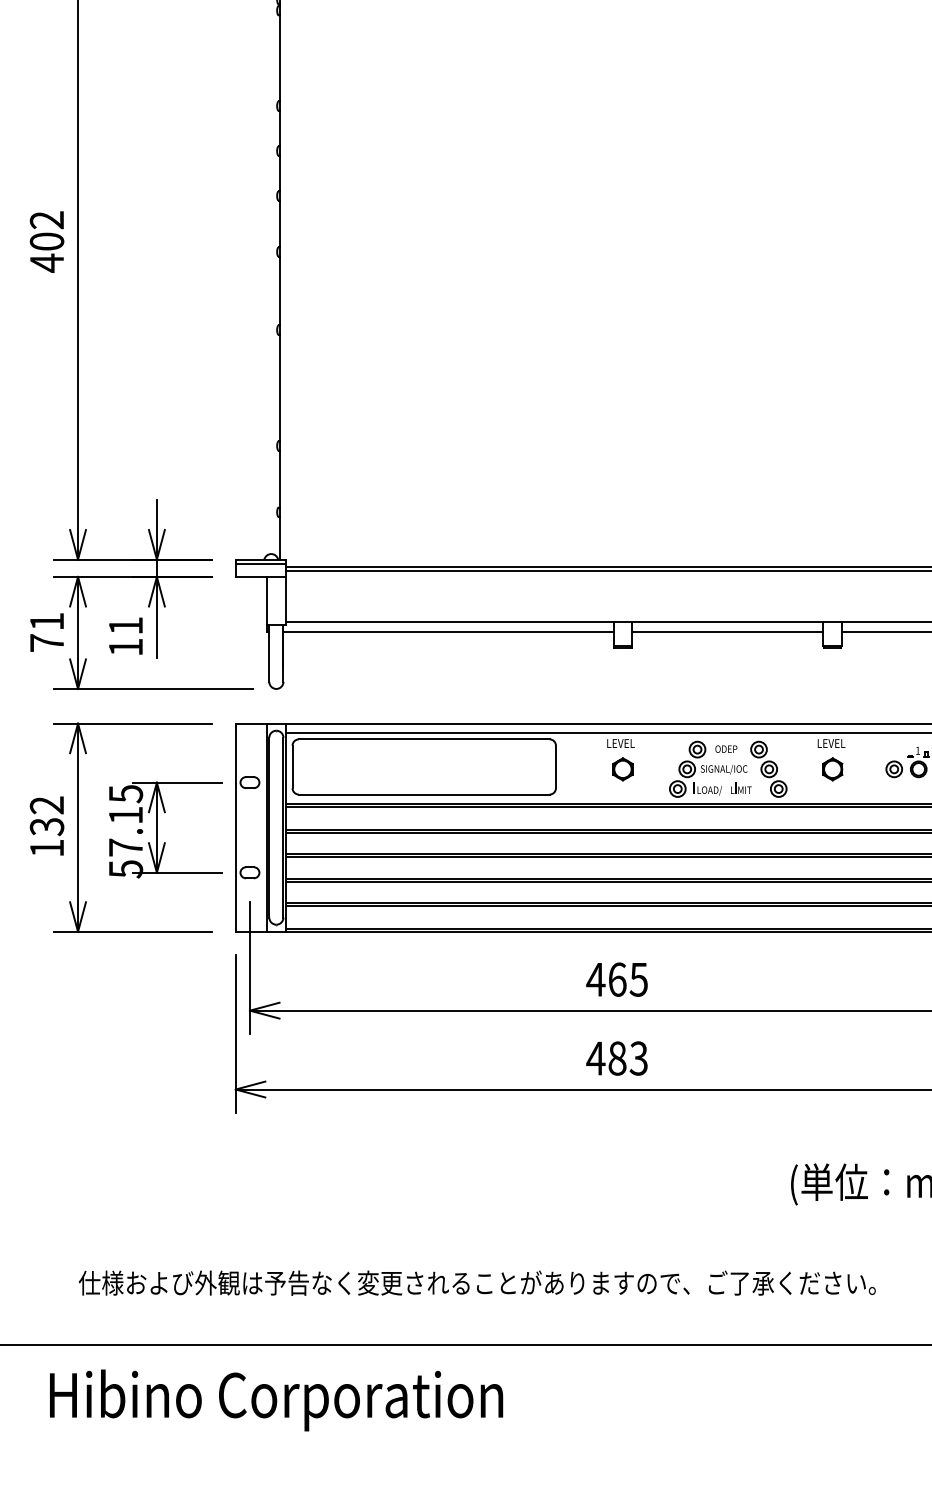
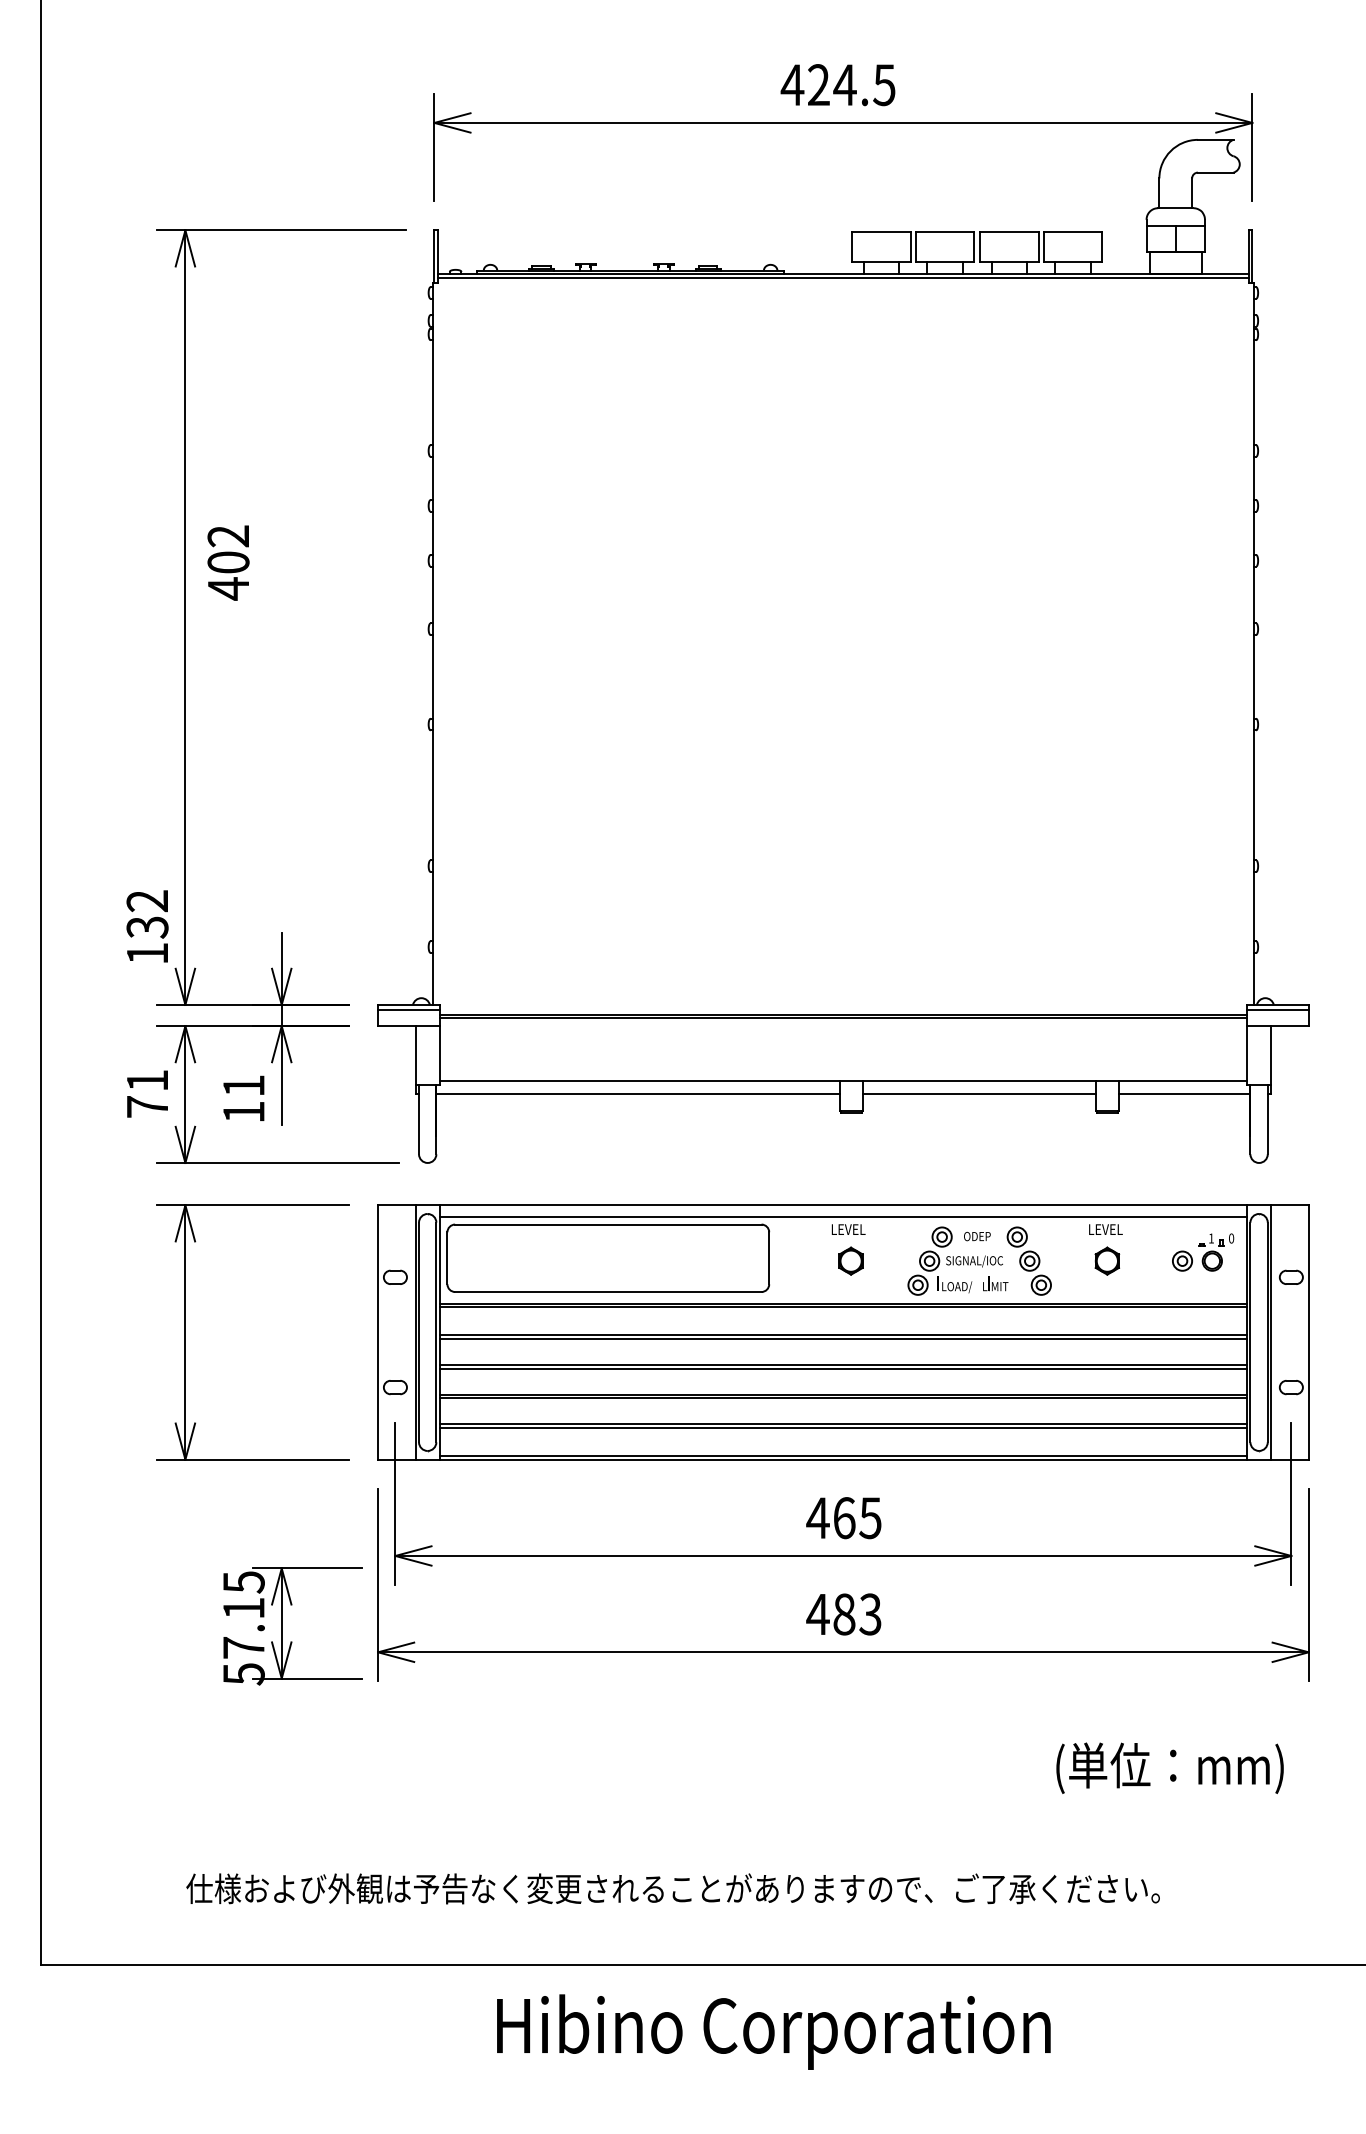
text: (47, 241) -> (228, 562), moved
text: (47, 826) -> (147, 926), moved
part: (157, 830) -> (282, 1626), moved
text: (276, 1399) -> (773, 2031), moved

